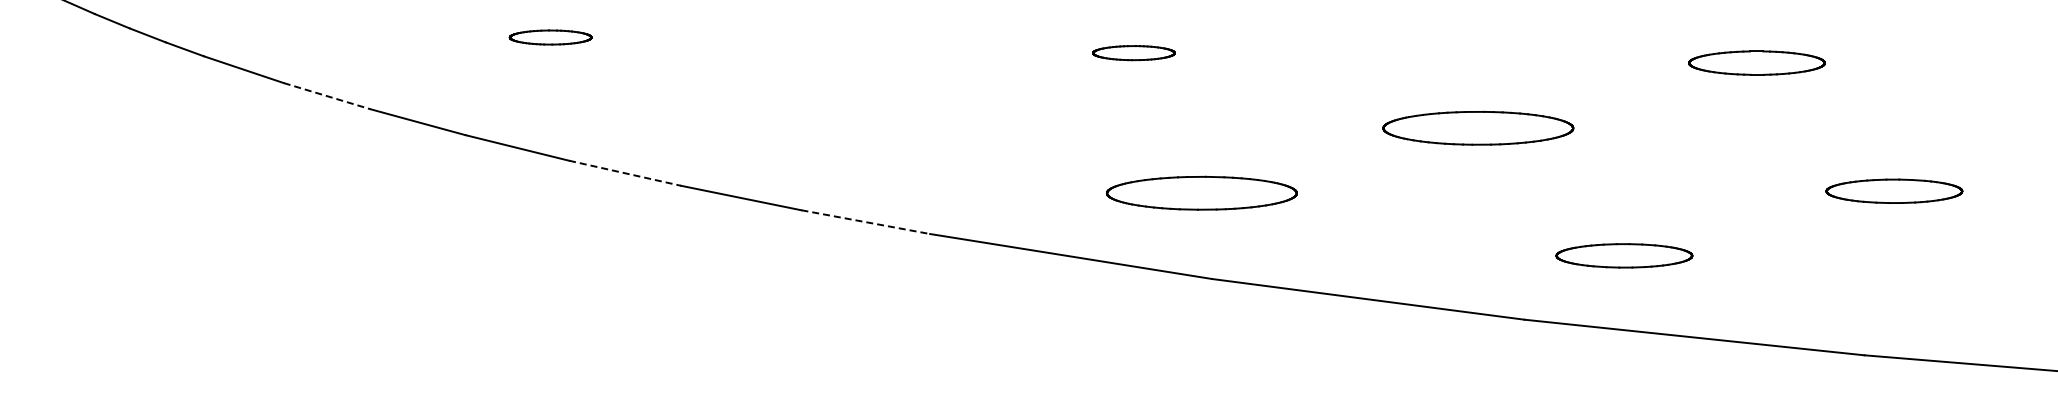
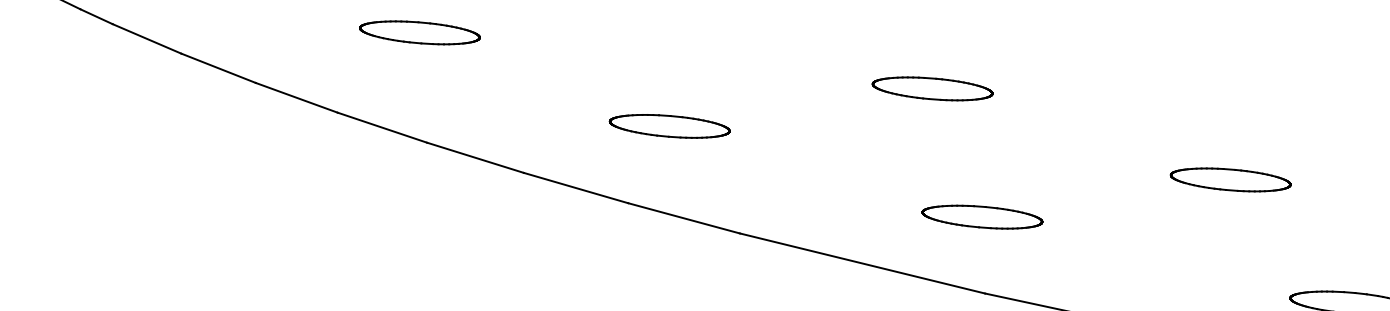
part: (550, 37) -> (419, 32), size x1.67
part: (1133, 52) -> (932, 88), size x1.67
line: (327, 96) -> (218, 68), dashed -> solid
part: (841, 119) -> (670, 126), added
part: (1478, 127) -> (1230, 179), size x0.71
line: (625, 173) -> (475, 158), dashed -> solid
part: (1201, 192) -> (982, 216), size x0.71
line: (866, 222) -> (684, 218), dashed -> solid

